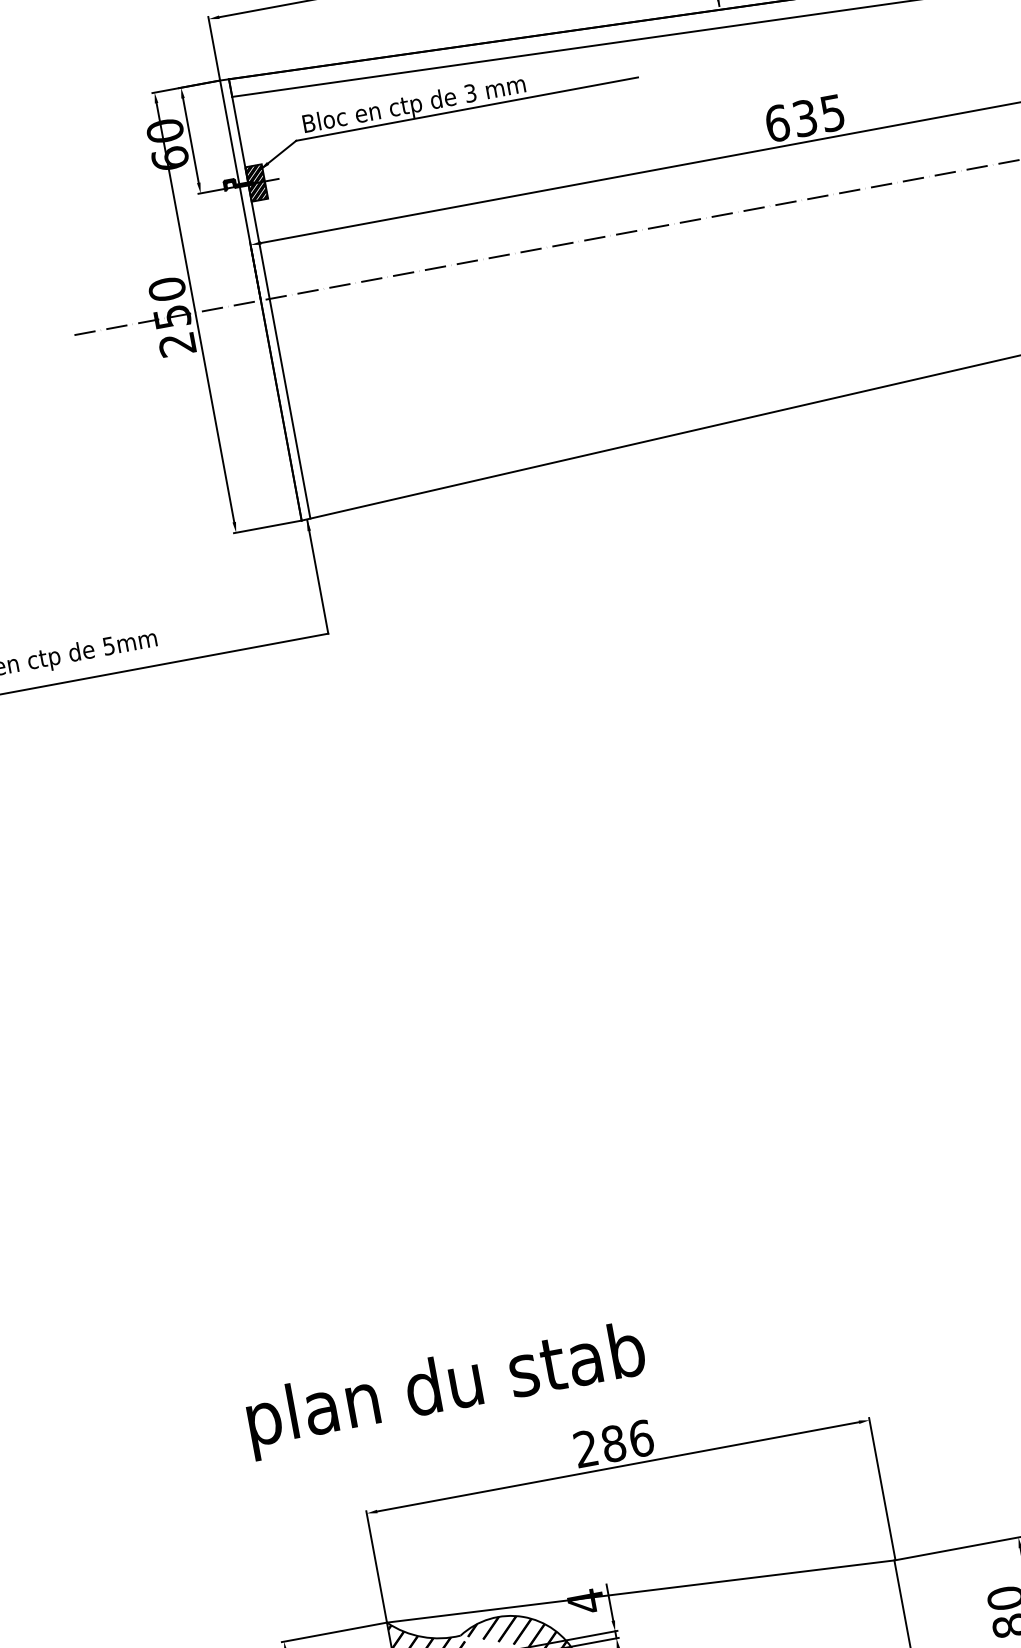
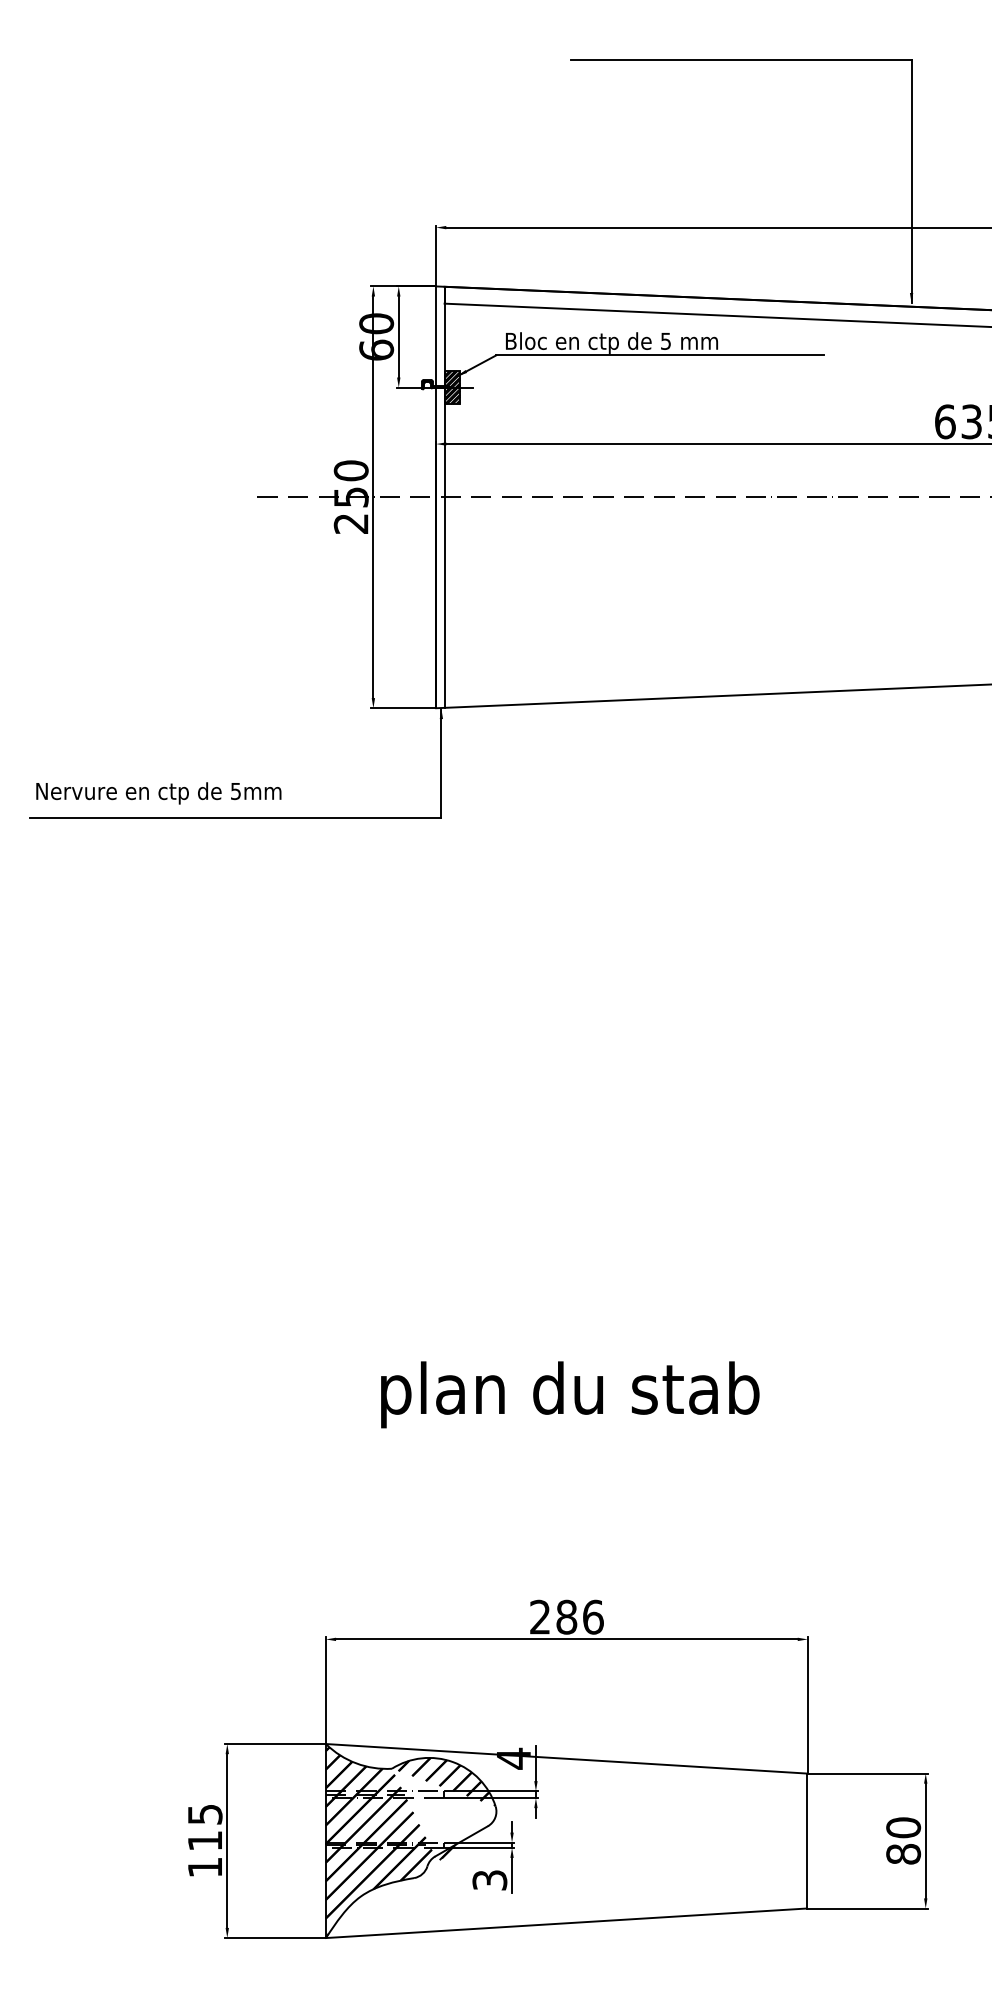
text: (469, 92) -> (665, 340), 3 -> 5
text: (446, 1389) -> (570, 1394), moved

